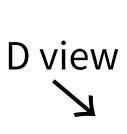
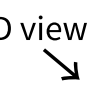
text: (73, 97) -> (60, 63), moved

